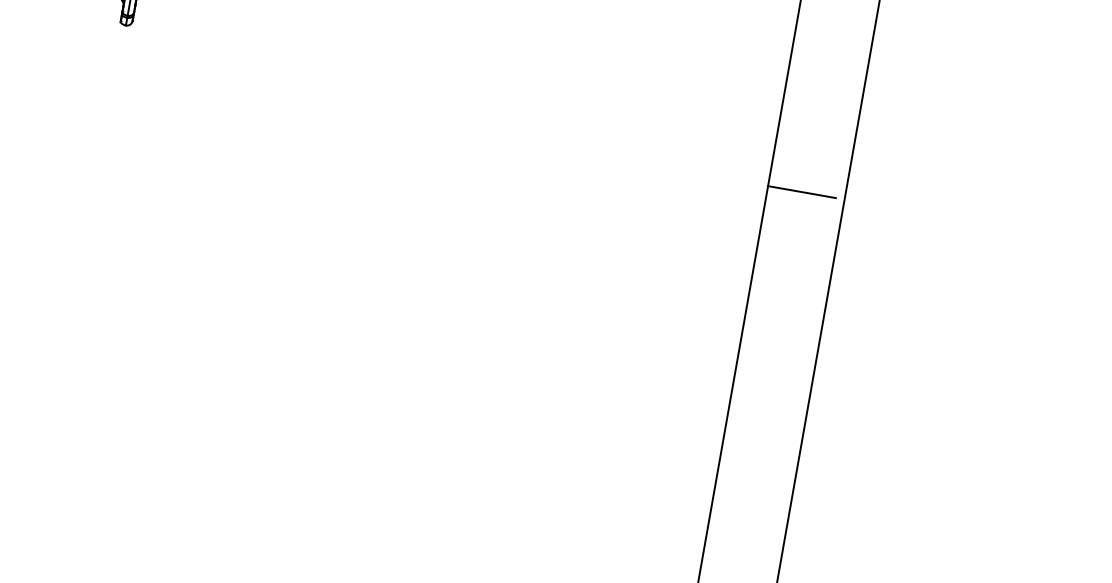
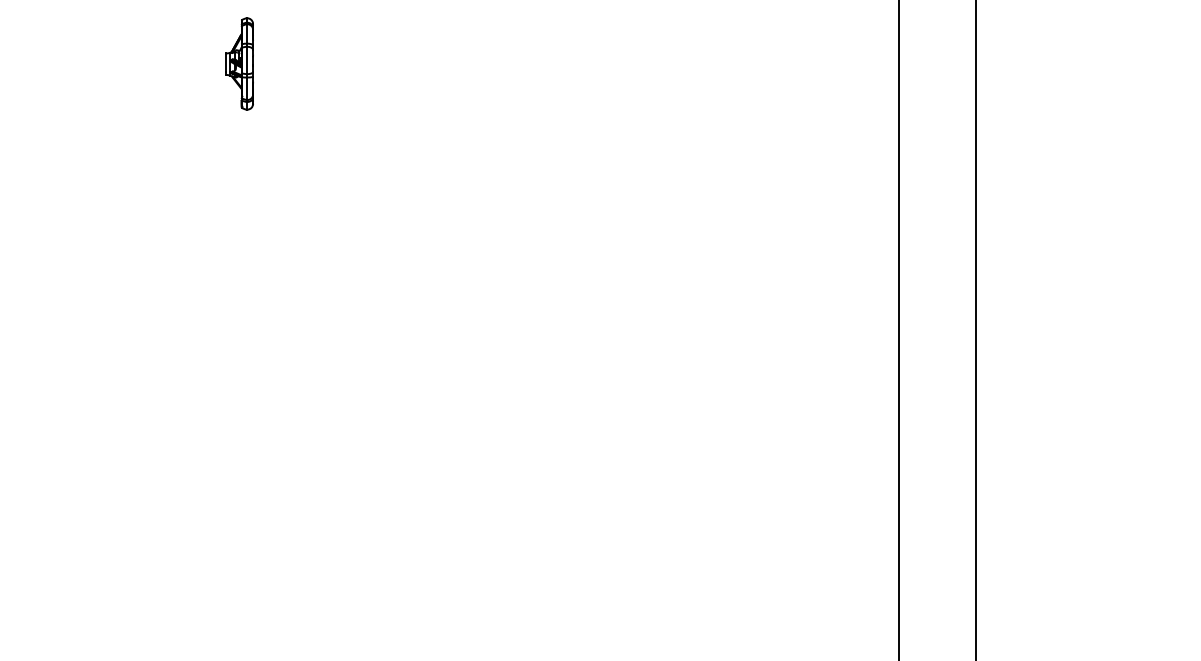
line: (801, 191) -> (932, 155), removed

